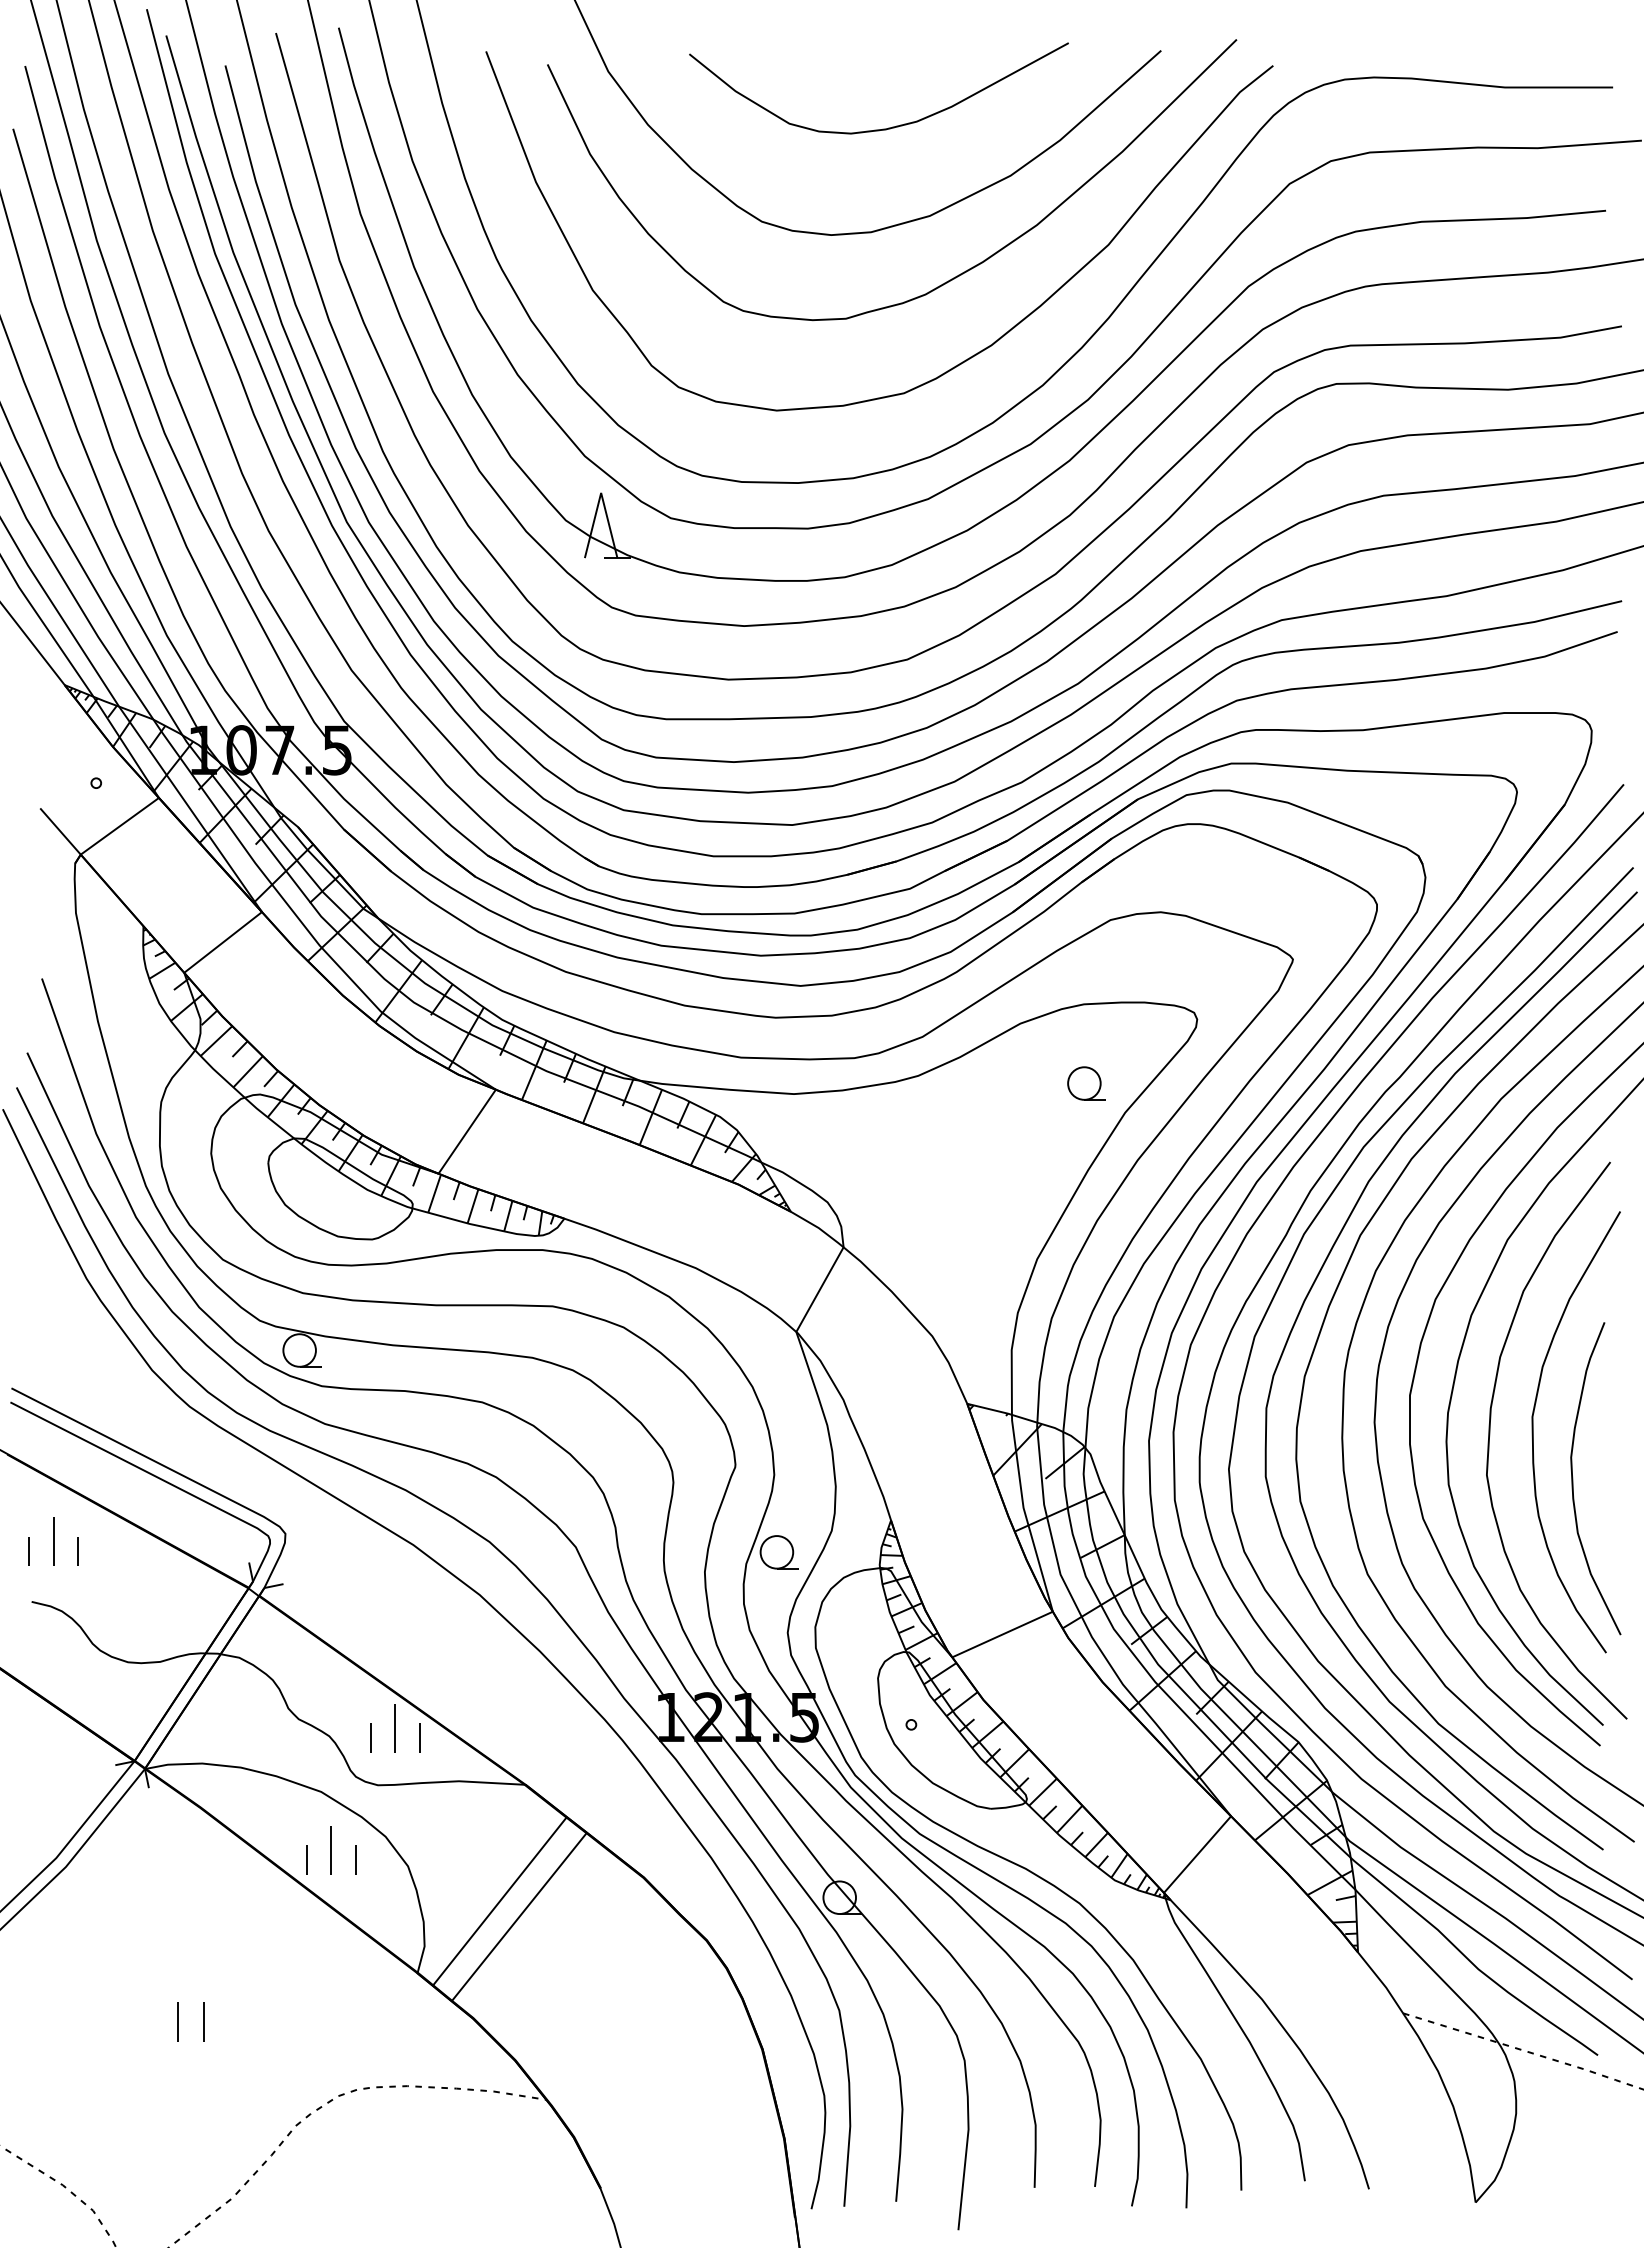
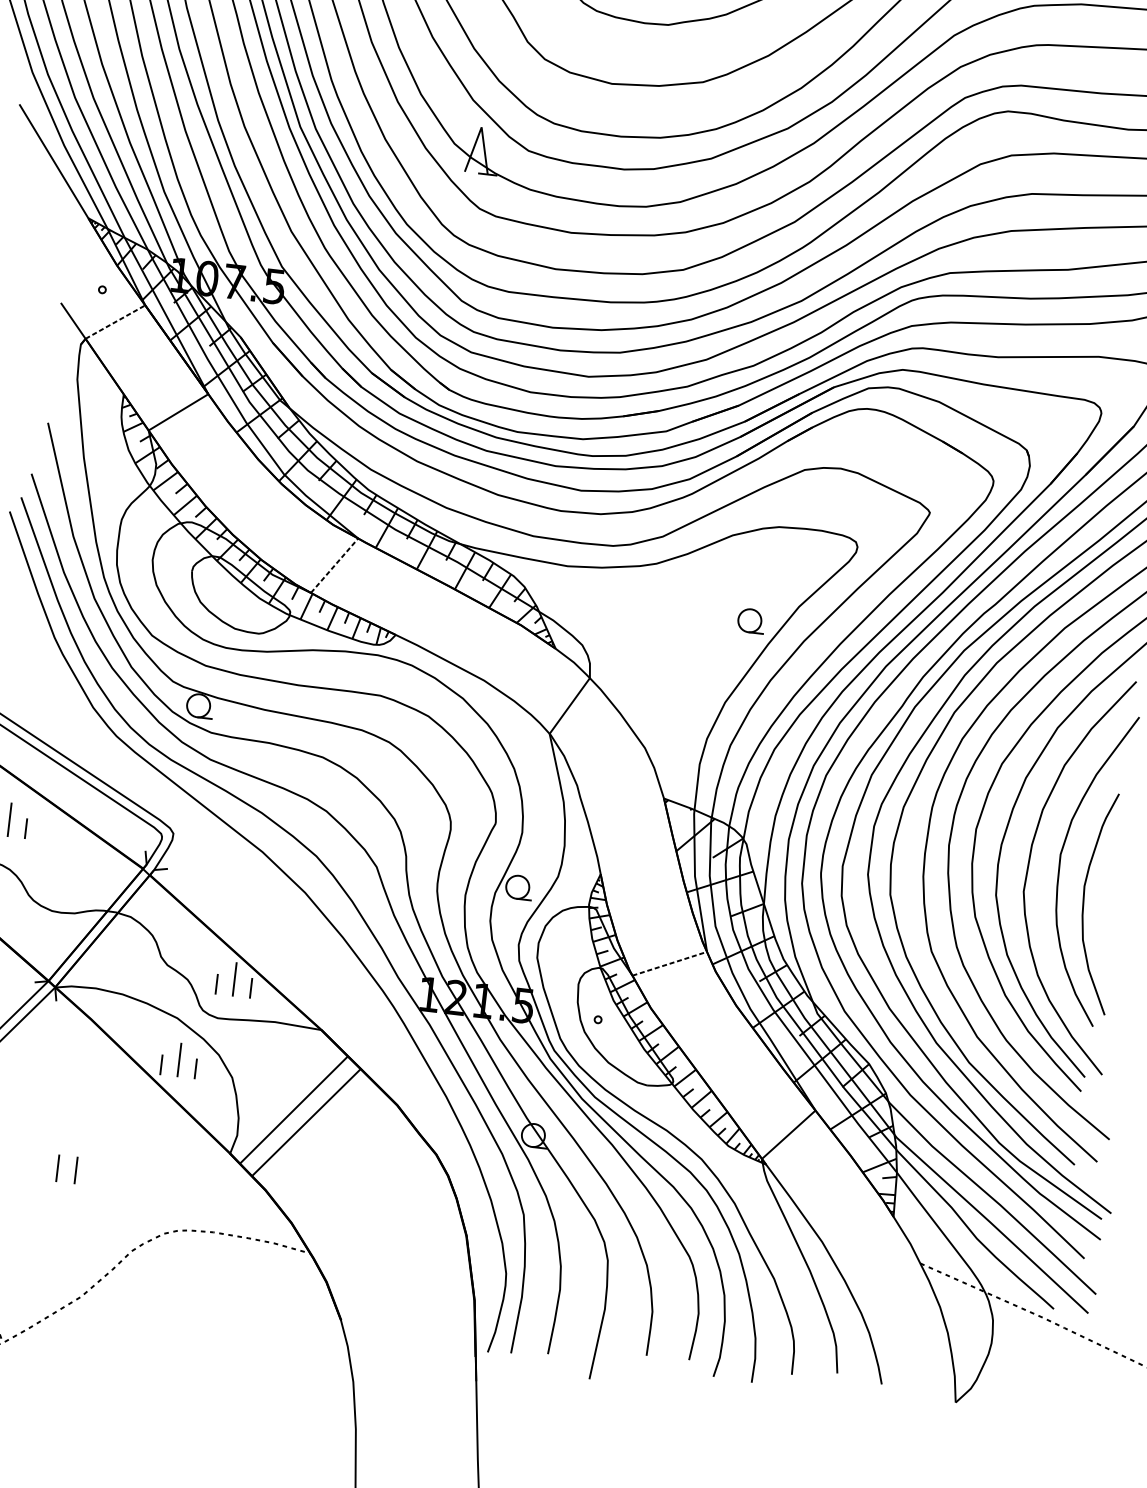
line: (120, 826) -> (115, 322), solid -> dashed
part: (1086, 1083) -> (751, 620), moved
line: (467, 1131) -> (334, 565), solid -> dashed
line: (1003, 1634) -> (670, 963), solid -> dashed

